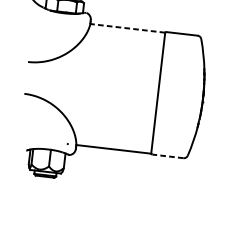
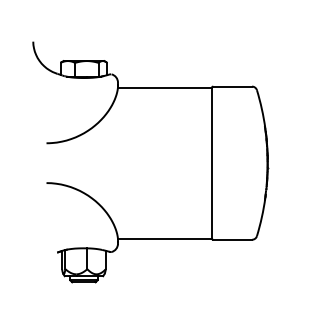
line: (127, 28) -> (164, 87), dashed -> solid
line: (167, 156) -> (232, 239), dashed -> solid

